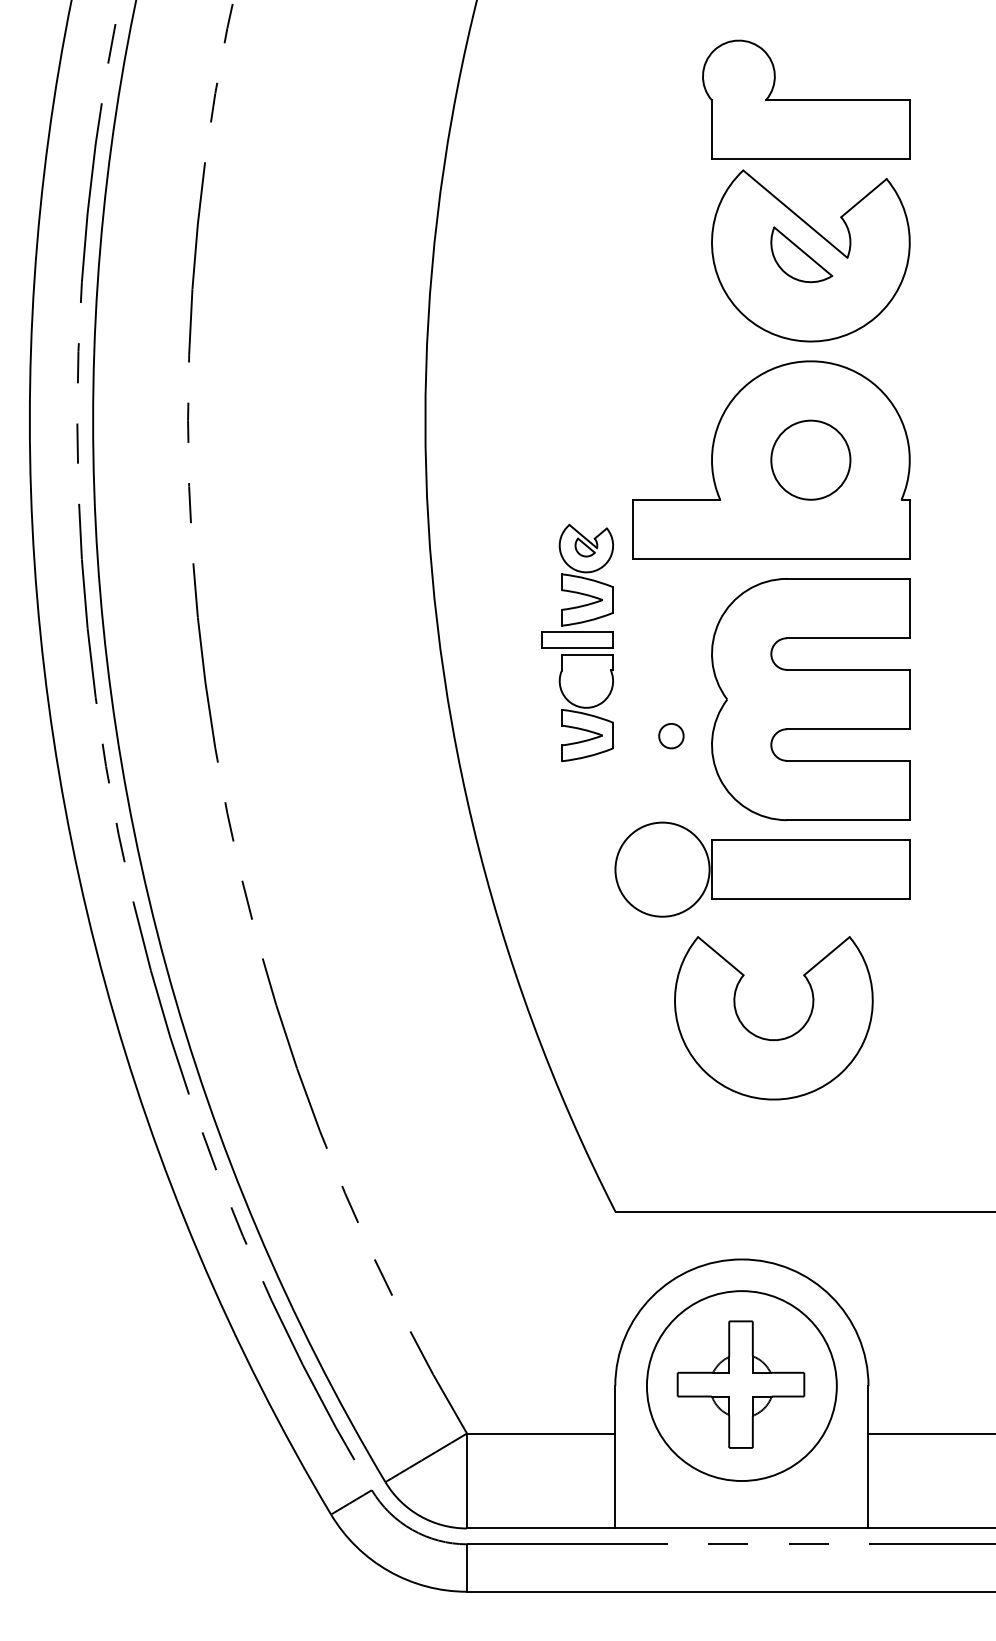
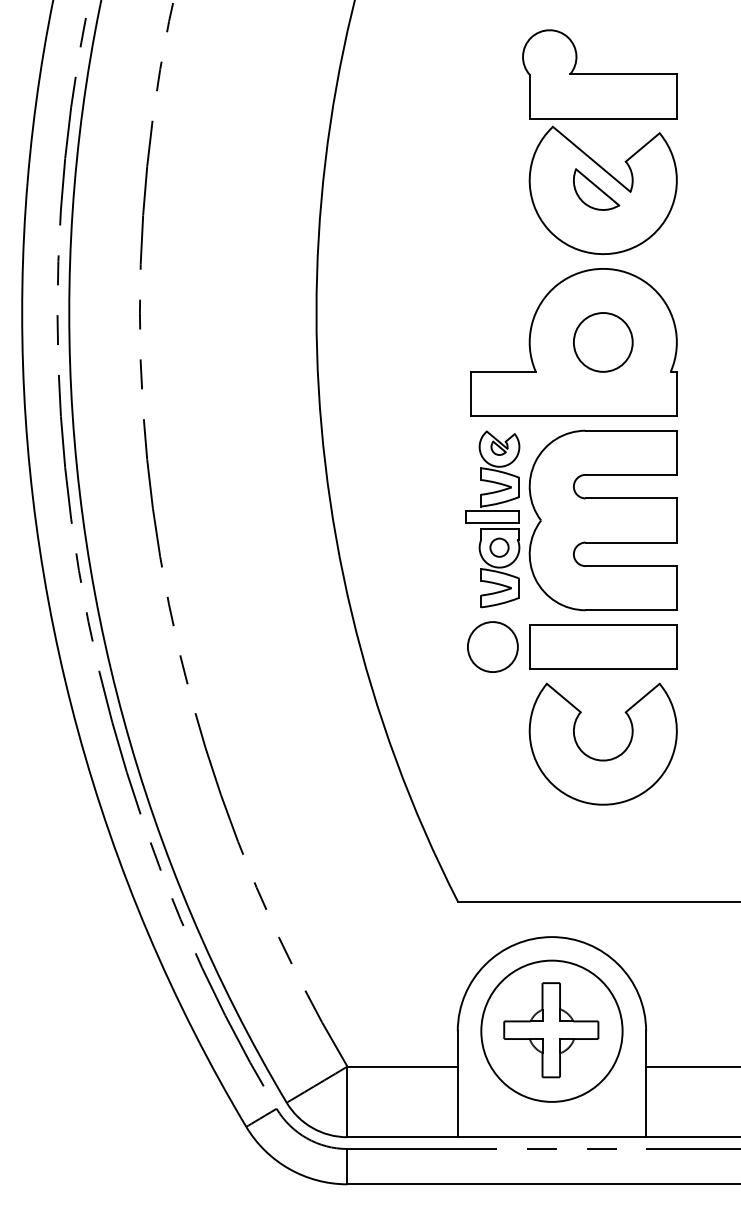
part: (577, 642) -> (492, 518), moved
circle: (662, 869) -> (492, 646), size x0.71
part: (768, 1038) -> (599, 759), moved

